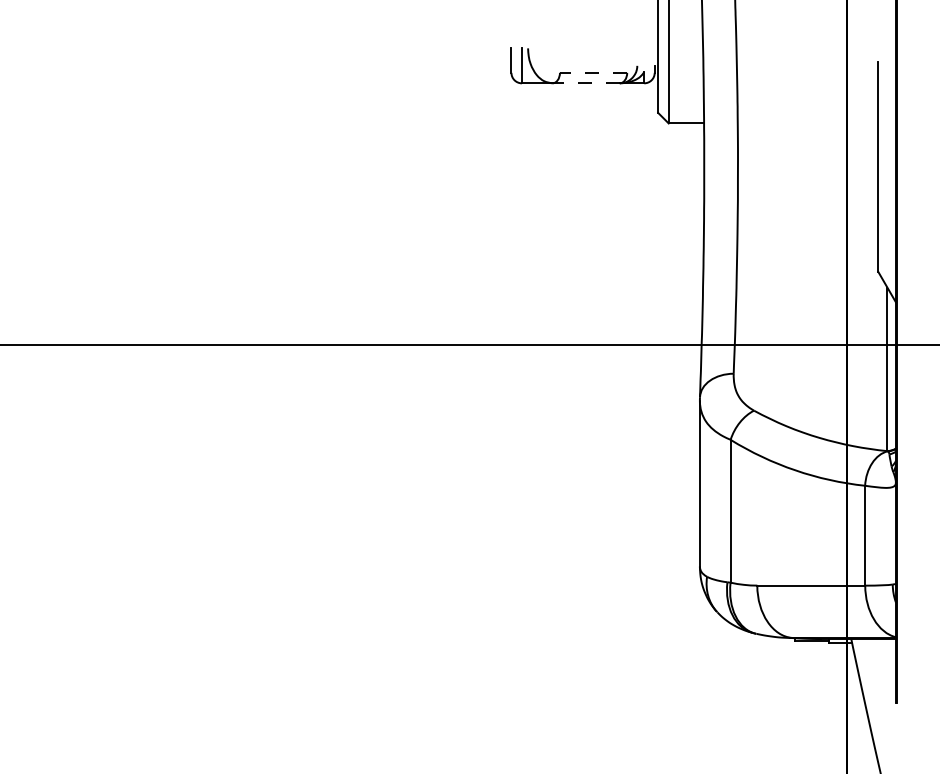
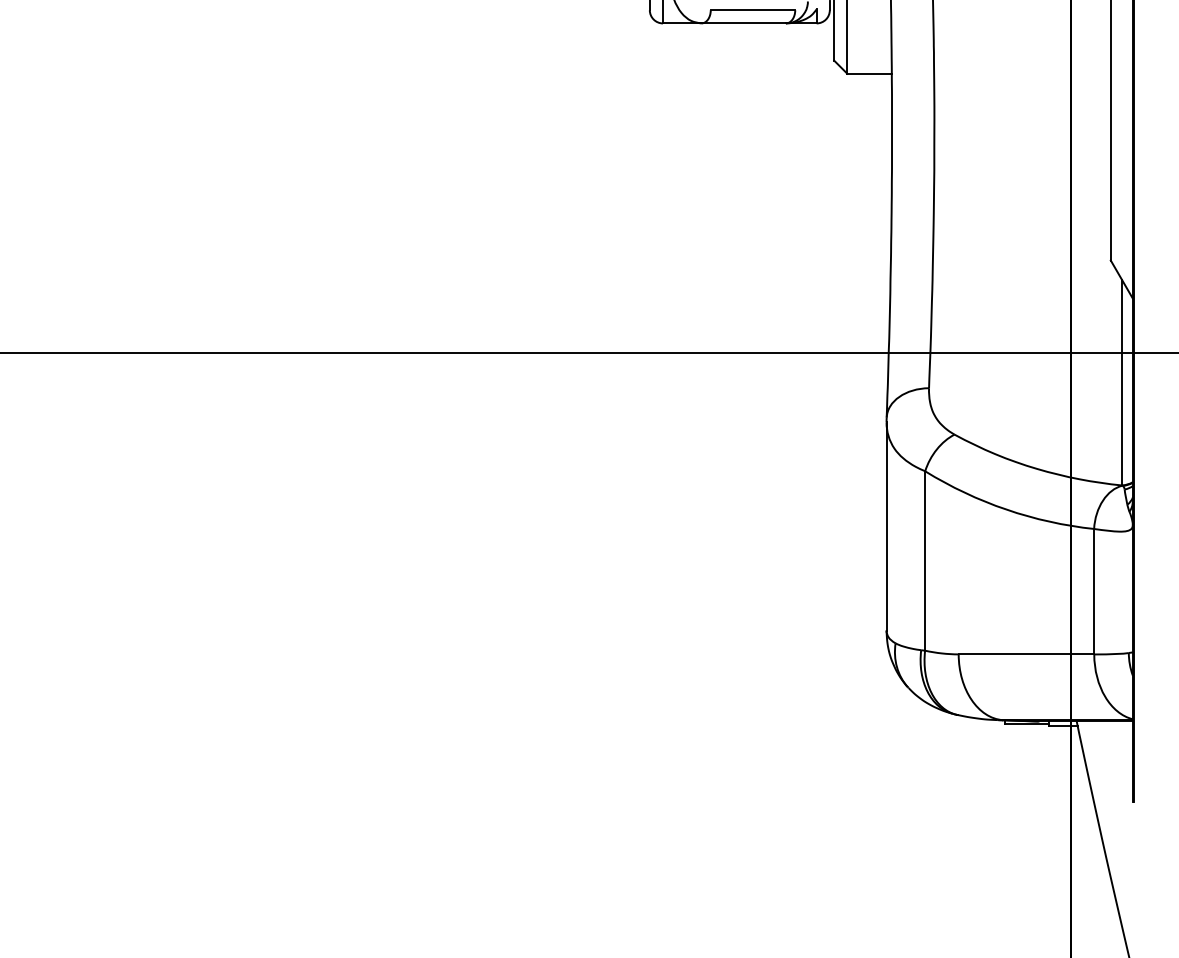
line: (593, 72) -> (752, 9), dashed -> solid
line: (586, 83) -> (744, 23), dashed -> solid

